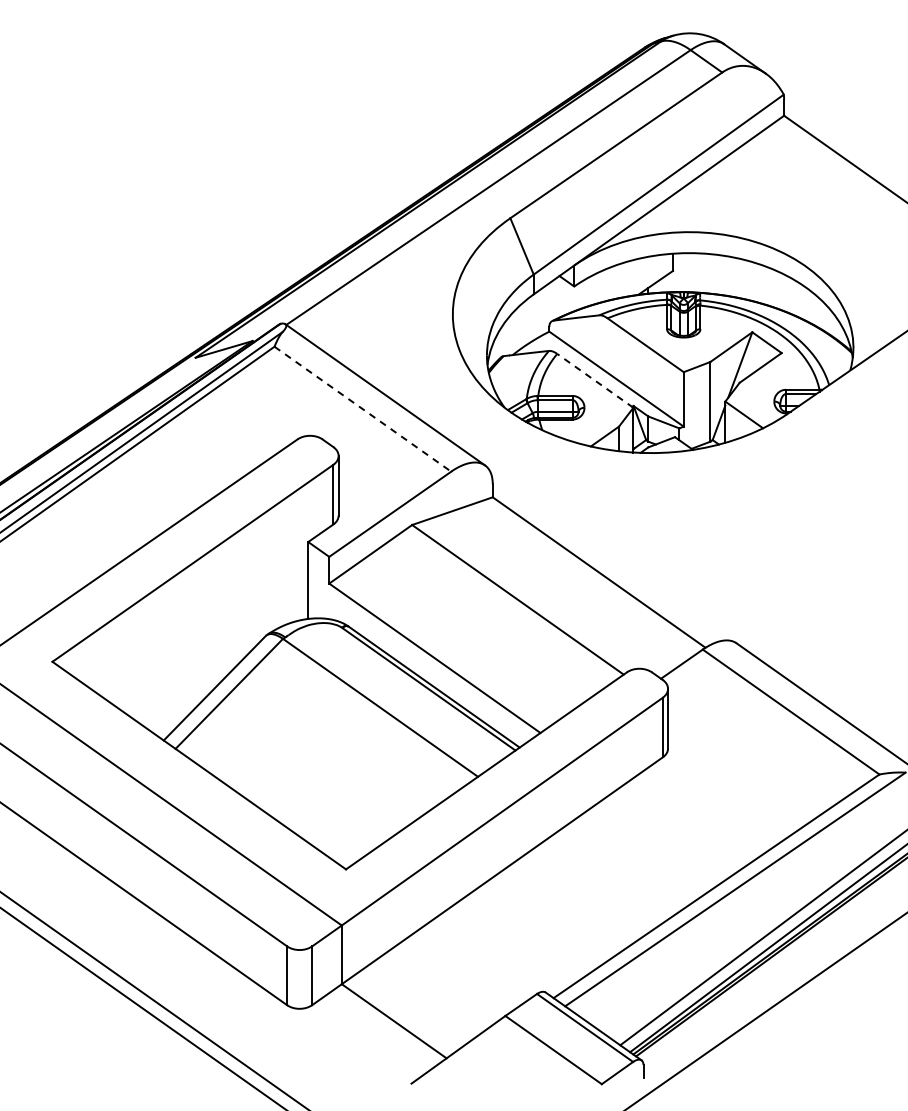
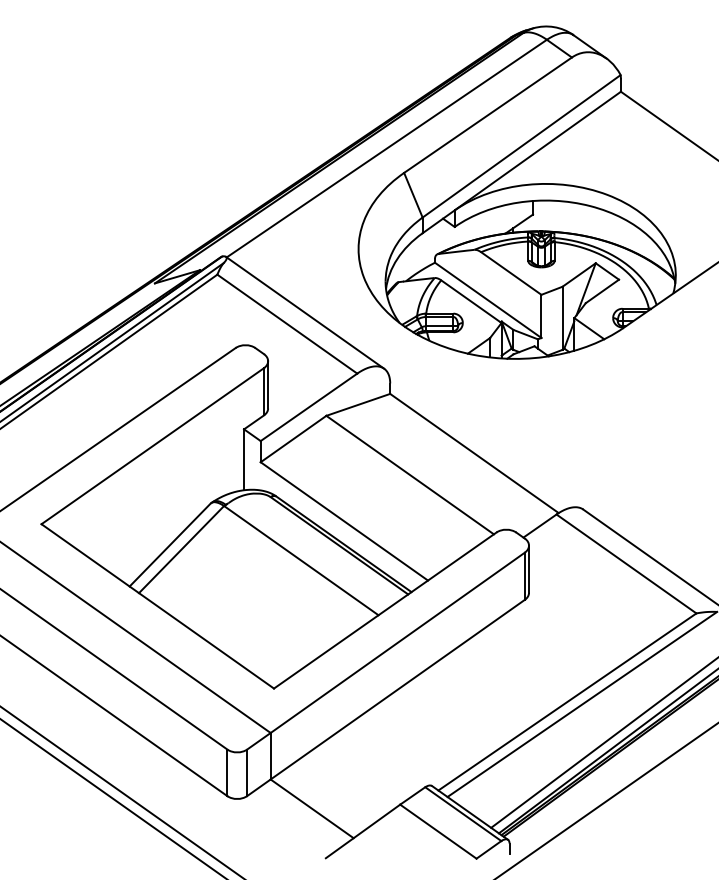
line: (595, 380) -> (471, 301), dashed -> solid
line: (363, 409) -> (287, 324), dashed -> solid

